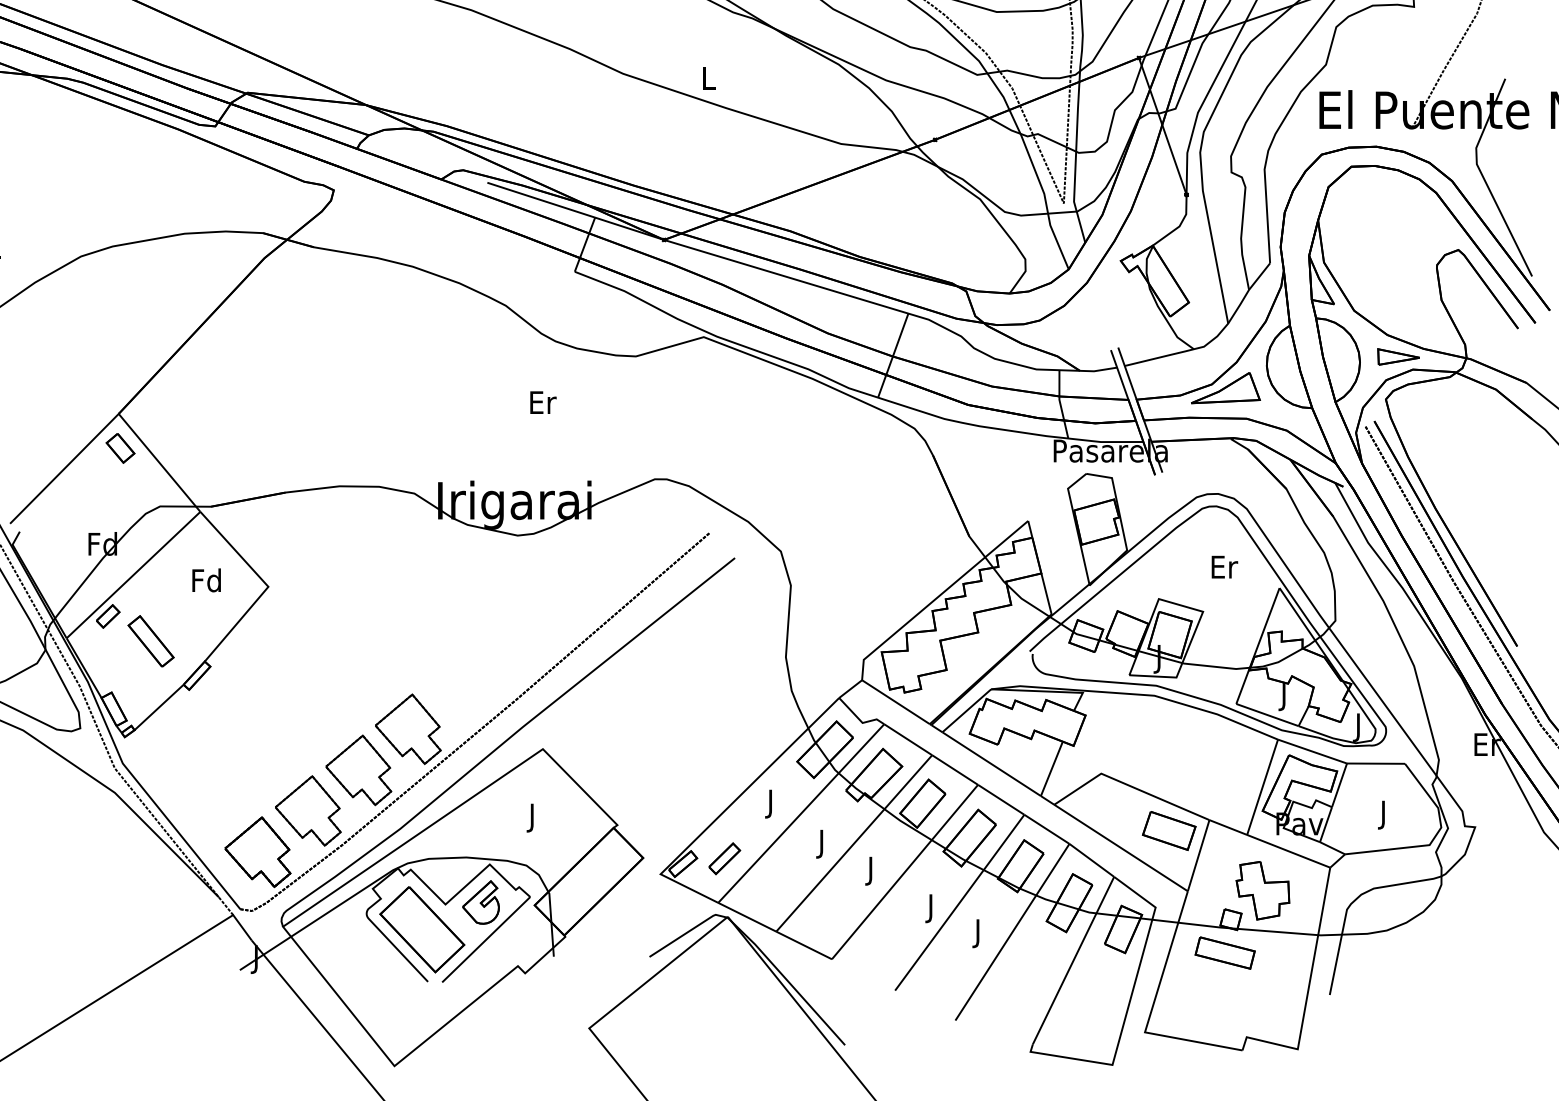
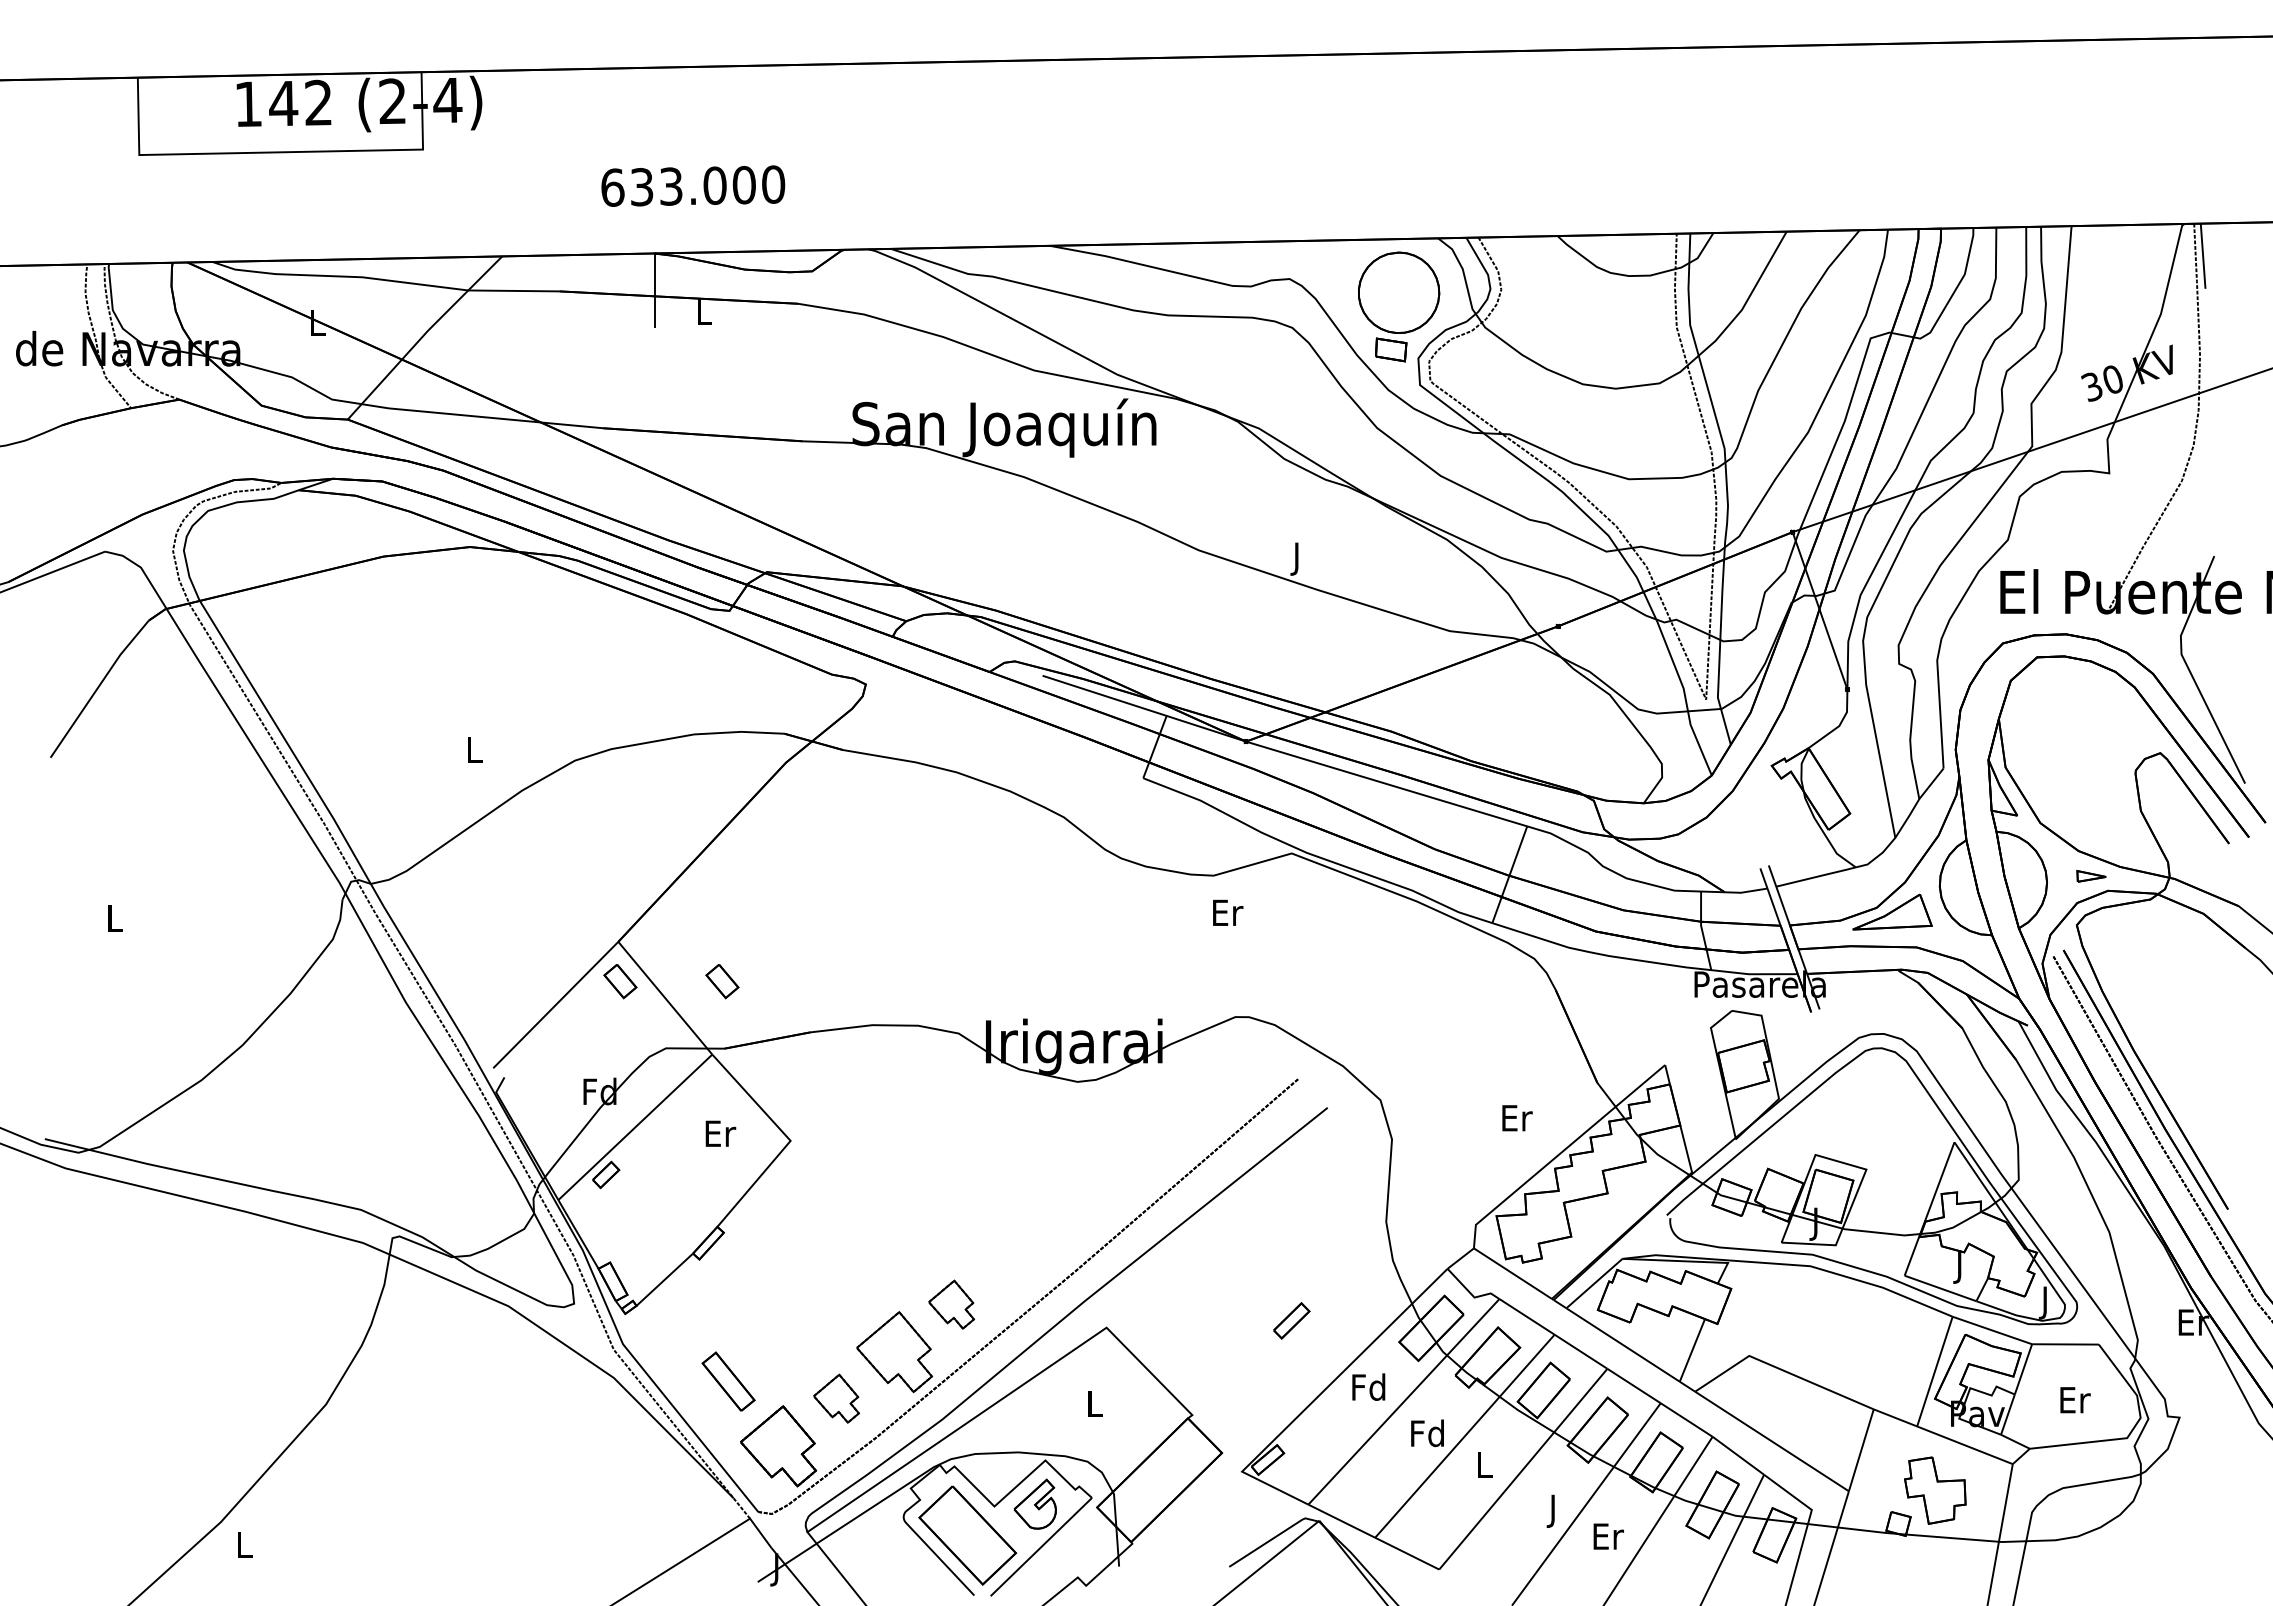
text: (708, 80) -> (1297, 558), L -> J
part: (1398, 357) -> (2091, 876), size x0.6
text: (543, 402) -> (1228, 912), moved
part: (209, 448) -> (722, 981), added
text: (1224, 567) -> (1517, 1118), moved
text: (206, 580) -> (719, 1133), Fd -> Er
part: (151, 641) -> (728, 1381), moved
part: (408, 728) -> (951, 1304), size x0.6
text: (770, 803) -> (1368, 1390), J -> Fd
part: (308, 810) -> (836, 1398), size x0.6
text: (1384, 815) -> (2075, 1403), J -> Er
text: (532, 817) -> (1094, 1406), J -> L
part: (1169, 830) -> (1827, 1421), removed
text: (821, 843) -> (1427, 1436), J -> Fd
part: (724, 858) -> (1291, 1320), moved
text: (871, 870) -> (1484, 1467), J -> L
text: (979, 933) -> (1608, 1539), J -> Er
part: (1224, 953) -> (1891, 1562), removed

